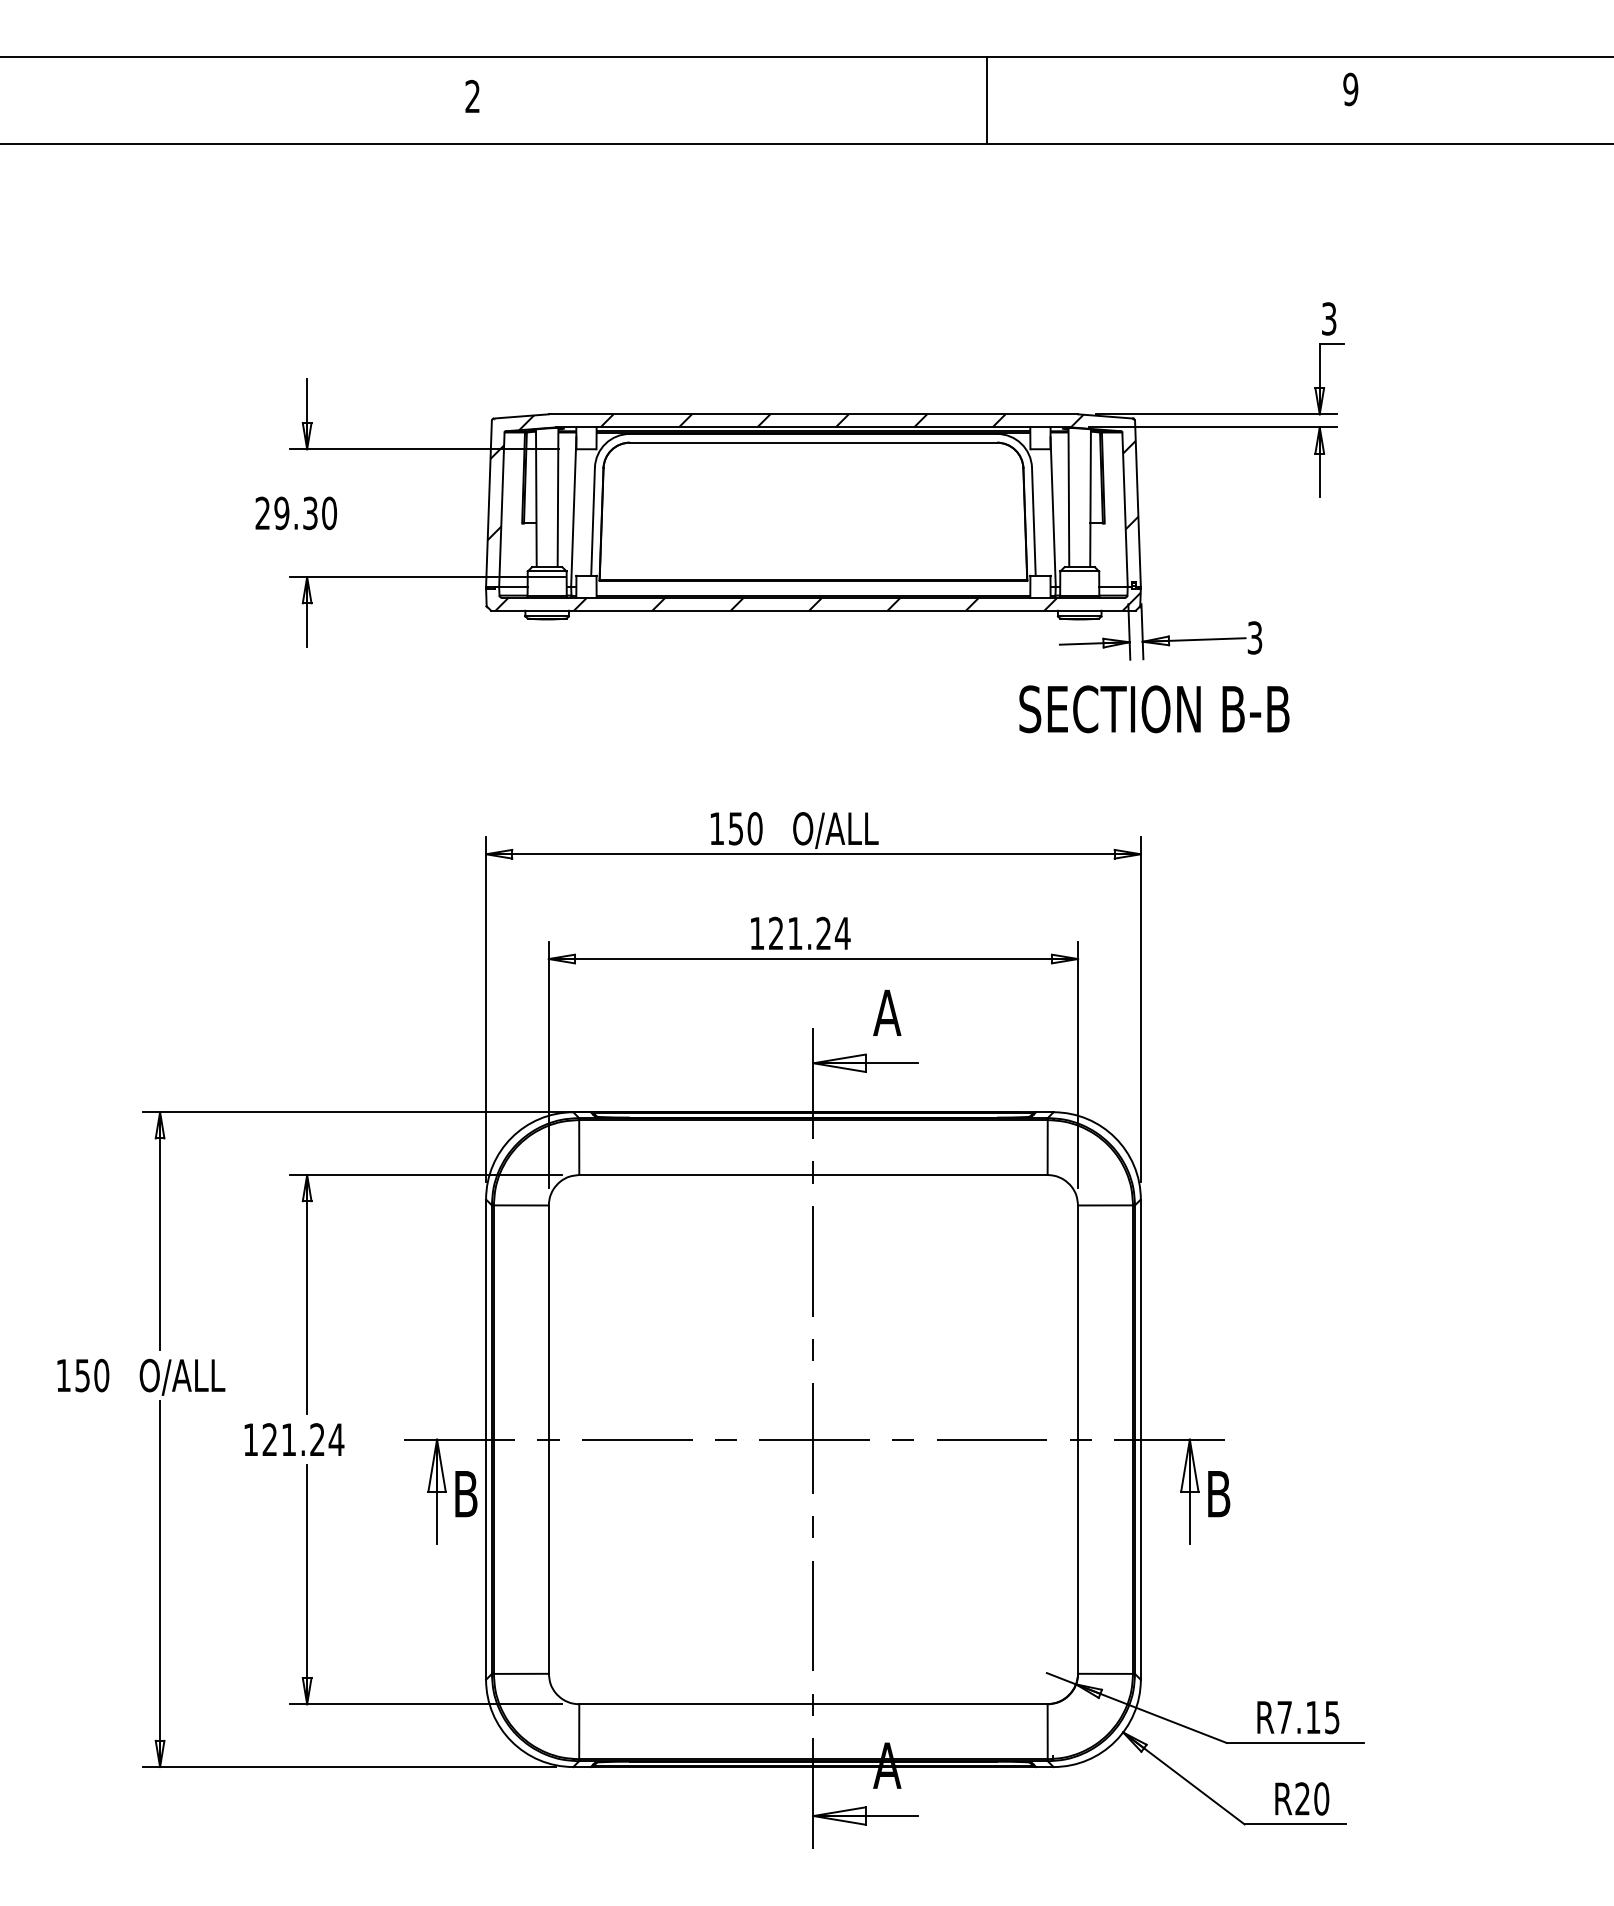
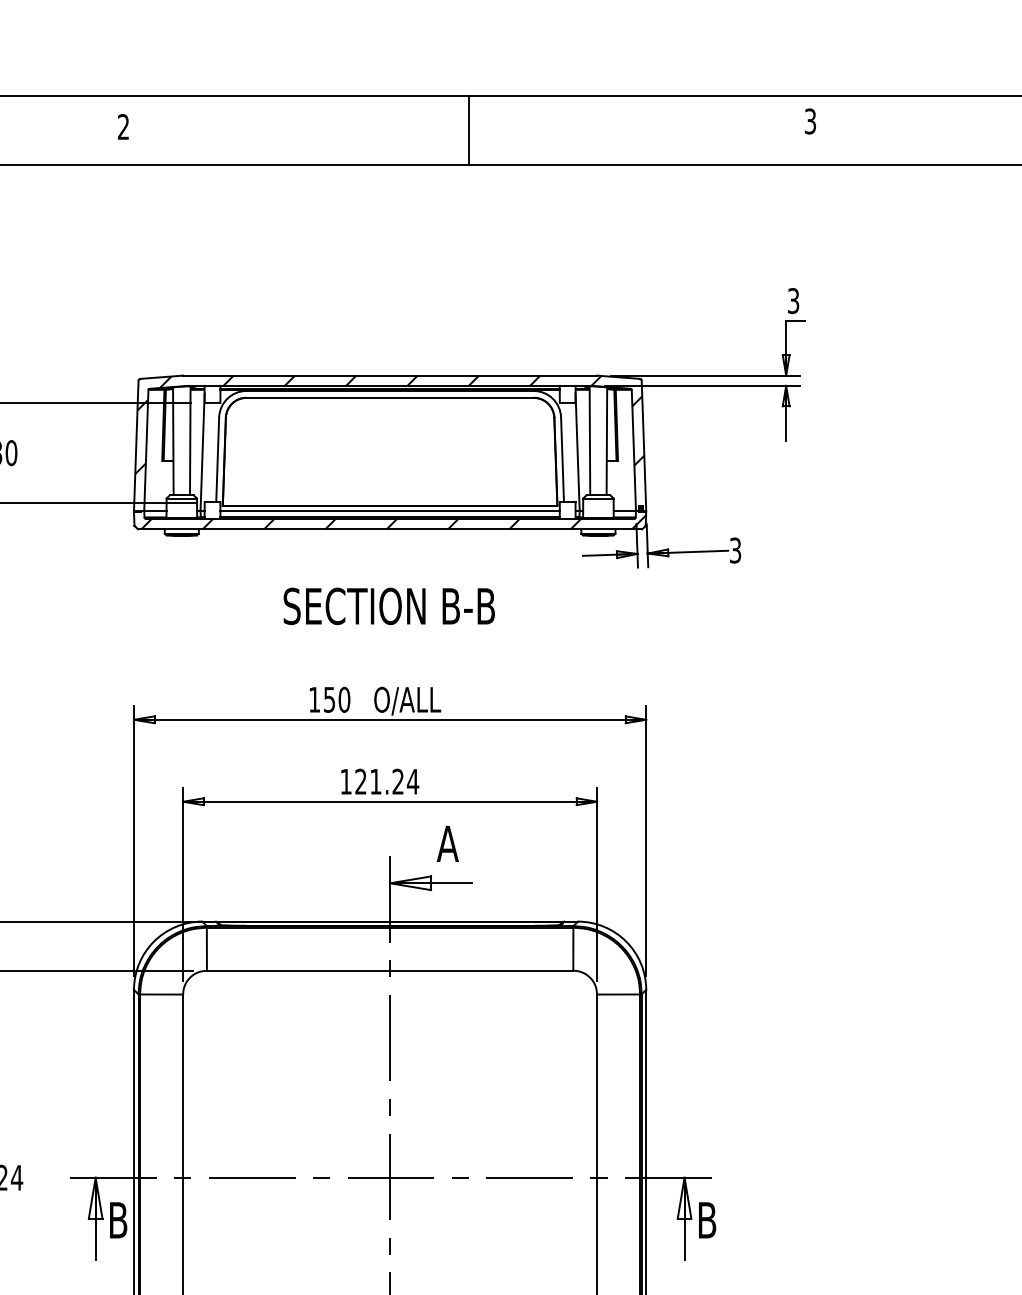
text: (1350, 88) -> (810, 120), 9 -> 3
line: (987, 100) -> (469, 130), moved
line: (813, 586) -> (390, 510), added
text: (1154, 709) -> (389, 606), moved

